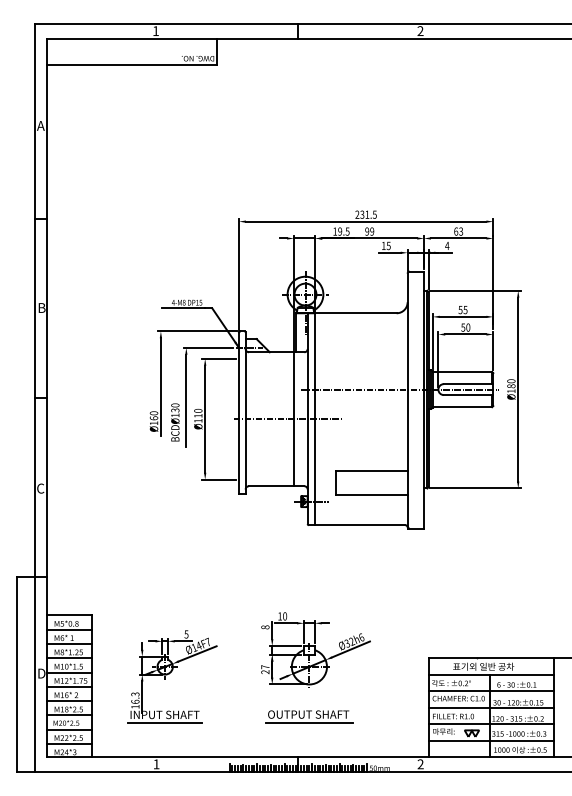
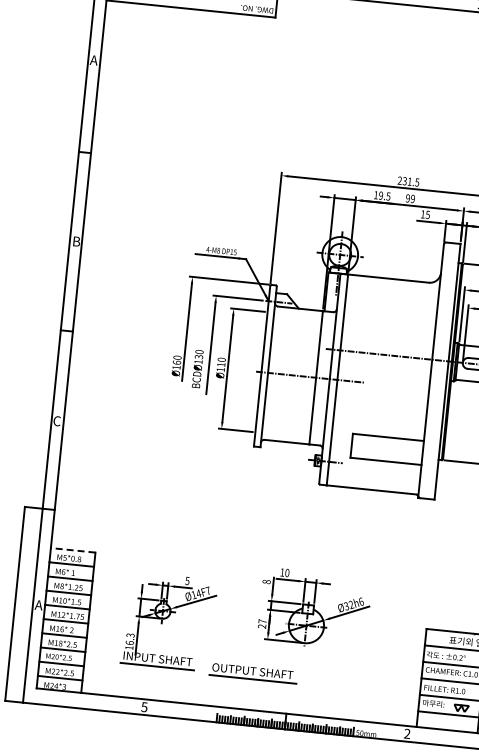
line: (69, 615) -> (72, 550), solid -> dashed
text: (41, 673) -> (39, 605), D -> A
part: (309, 716) -> (253, 673), moved
text: (156, 764) -> (144, 707), 1 -> 5

